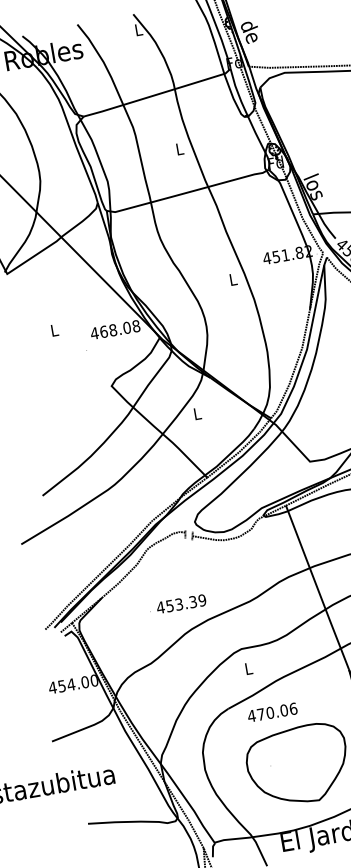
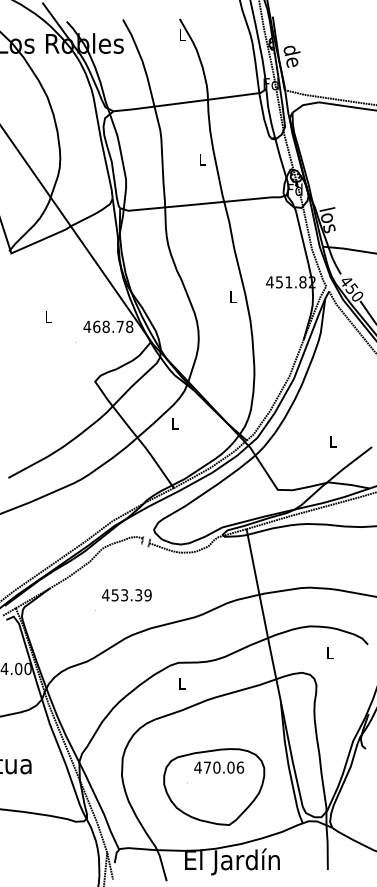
text: (126, 327) -> (119, 326), 468.08 -> 468.78
text: (181, 604) -> (126, 595), moved
text: (272, 712) -> (219, 767), moved

